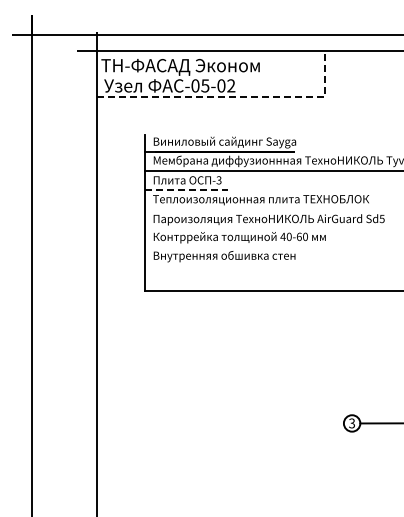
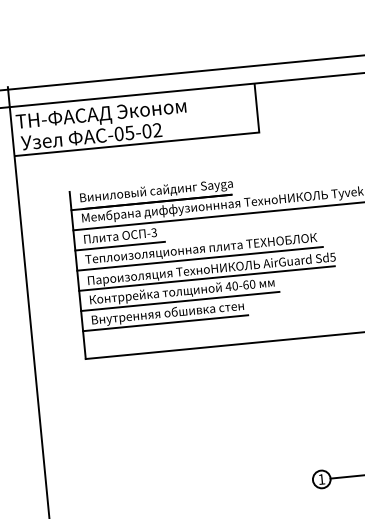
line: (234, 97) -> (162, 142), dashed -> solid
line: (186, 189) -> (120, 245), dashed -> solid
line: (258, 208) -> (199, 258), added
line: (263, 227) -> (206, 278), added
line: (236, 246) -> (179, 301), added
line: (221, 265) -> (165, 323), added
text: (351, 423) -> (321, 479), 3 -> 1

